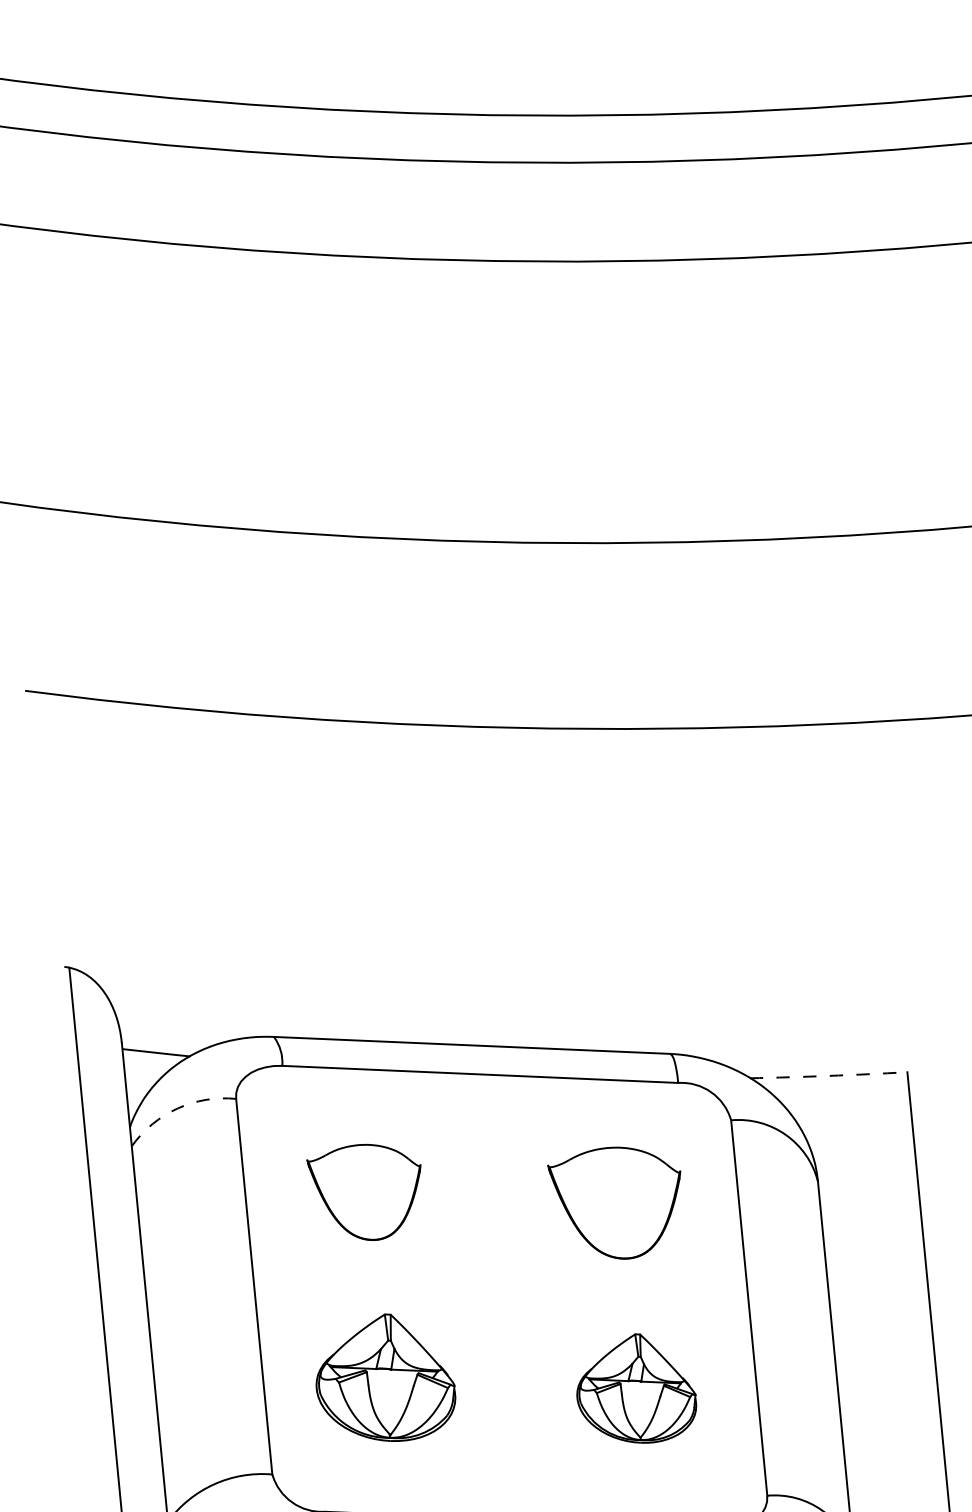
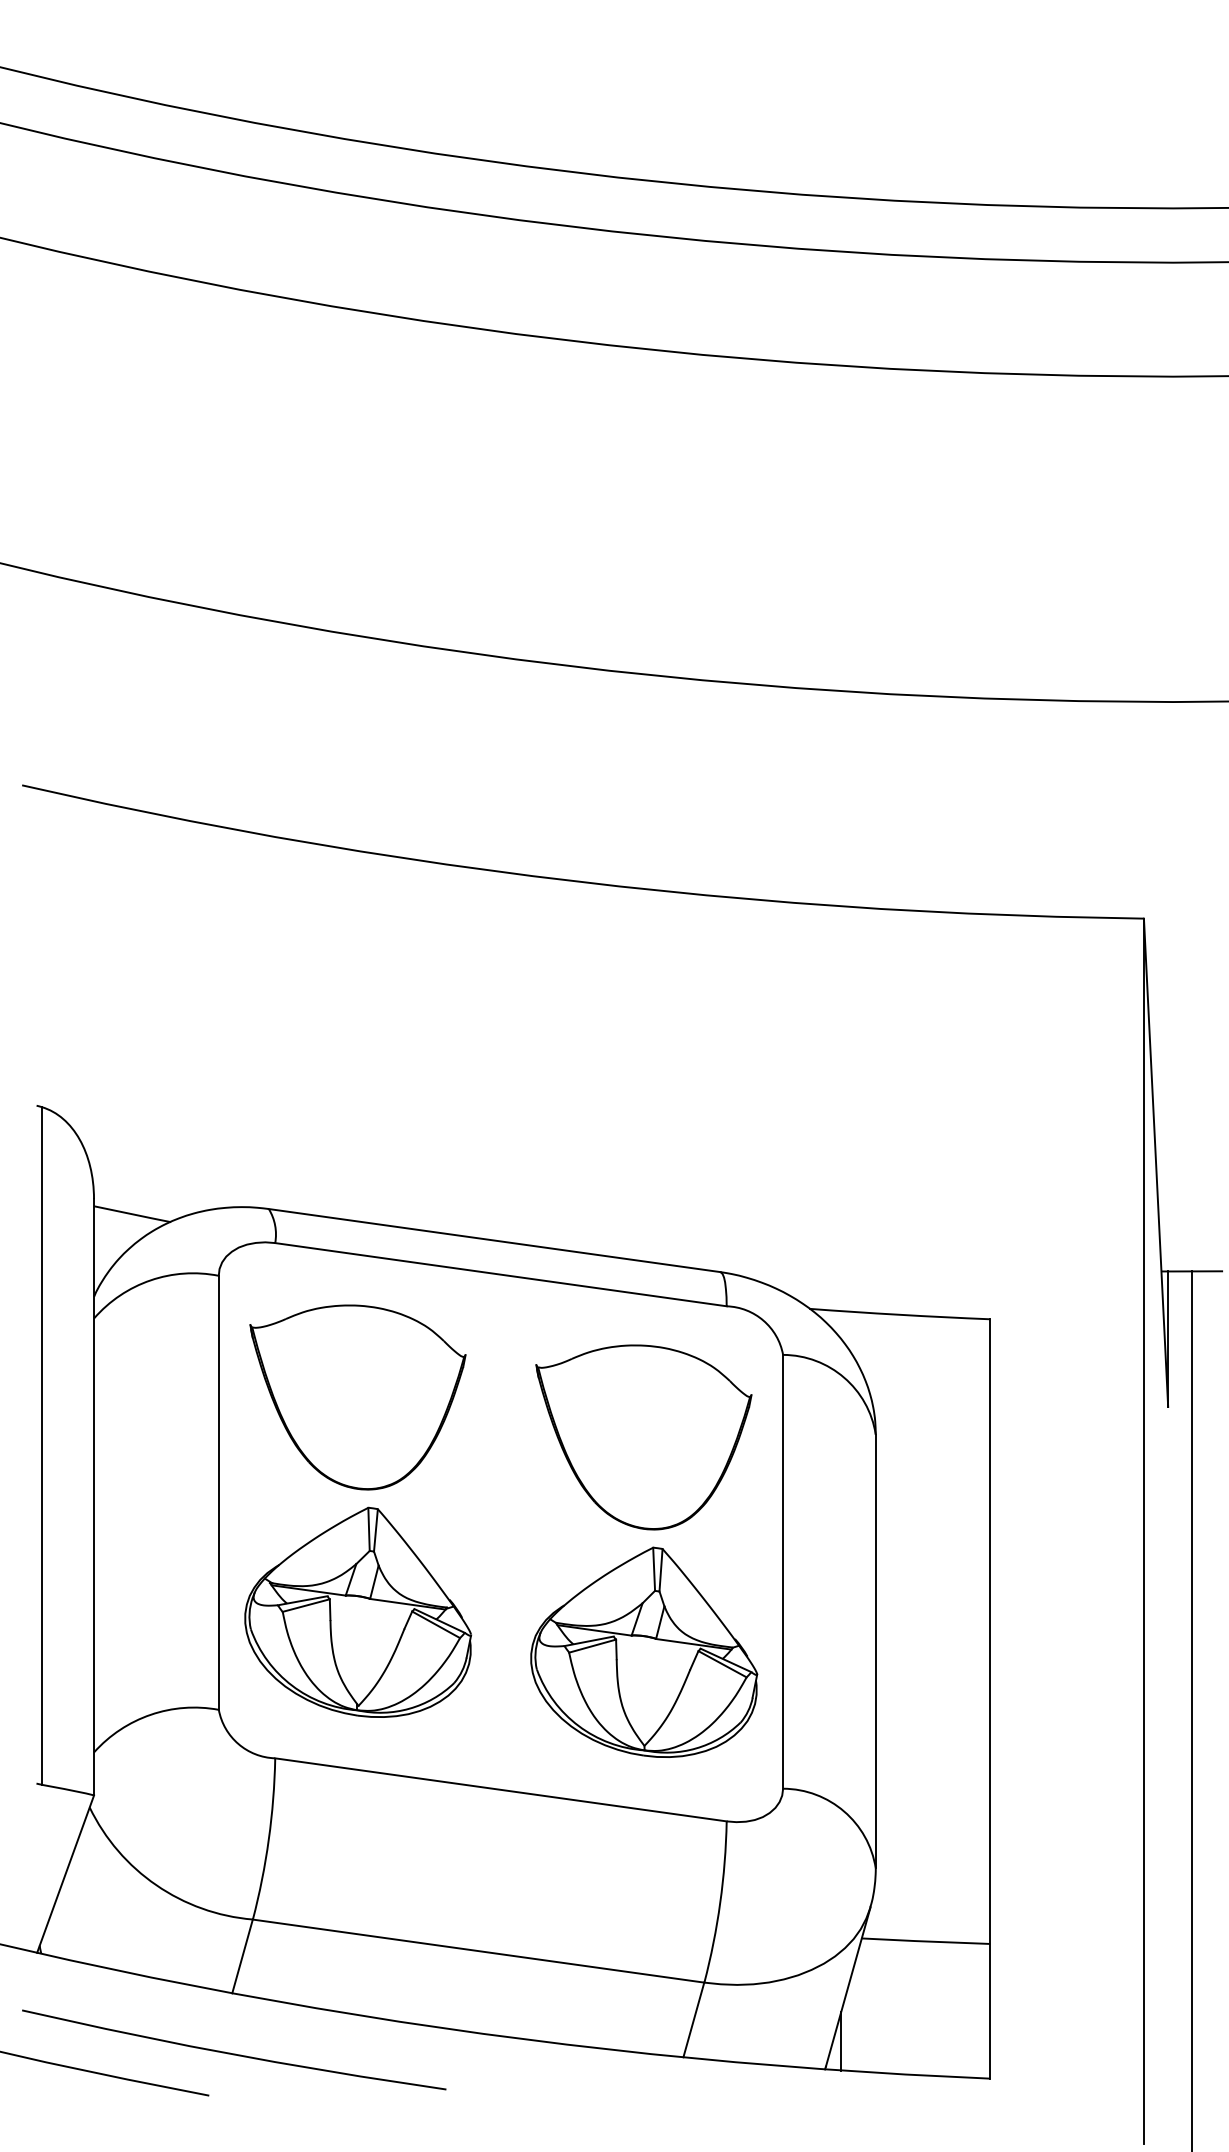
arc: (828, 1075) -> (899, 1314), dashed -> solid
arc: (177, 1108) -> (150, 1280), dashed -> solid
part: (366, 1192) -> (357, 1397), size x1.67
part: (617, 1203) -> (643, 1437), size x1.43
part: (384, 1377) -> (357, 1611), size x1.43
part: (635, 1388) -> (644, 1651), size x1.67

